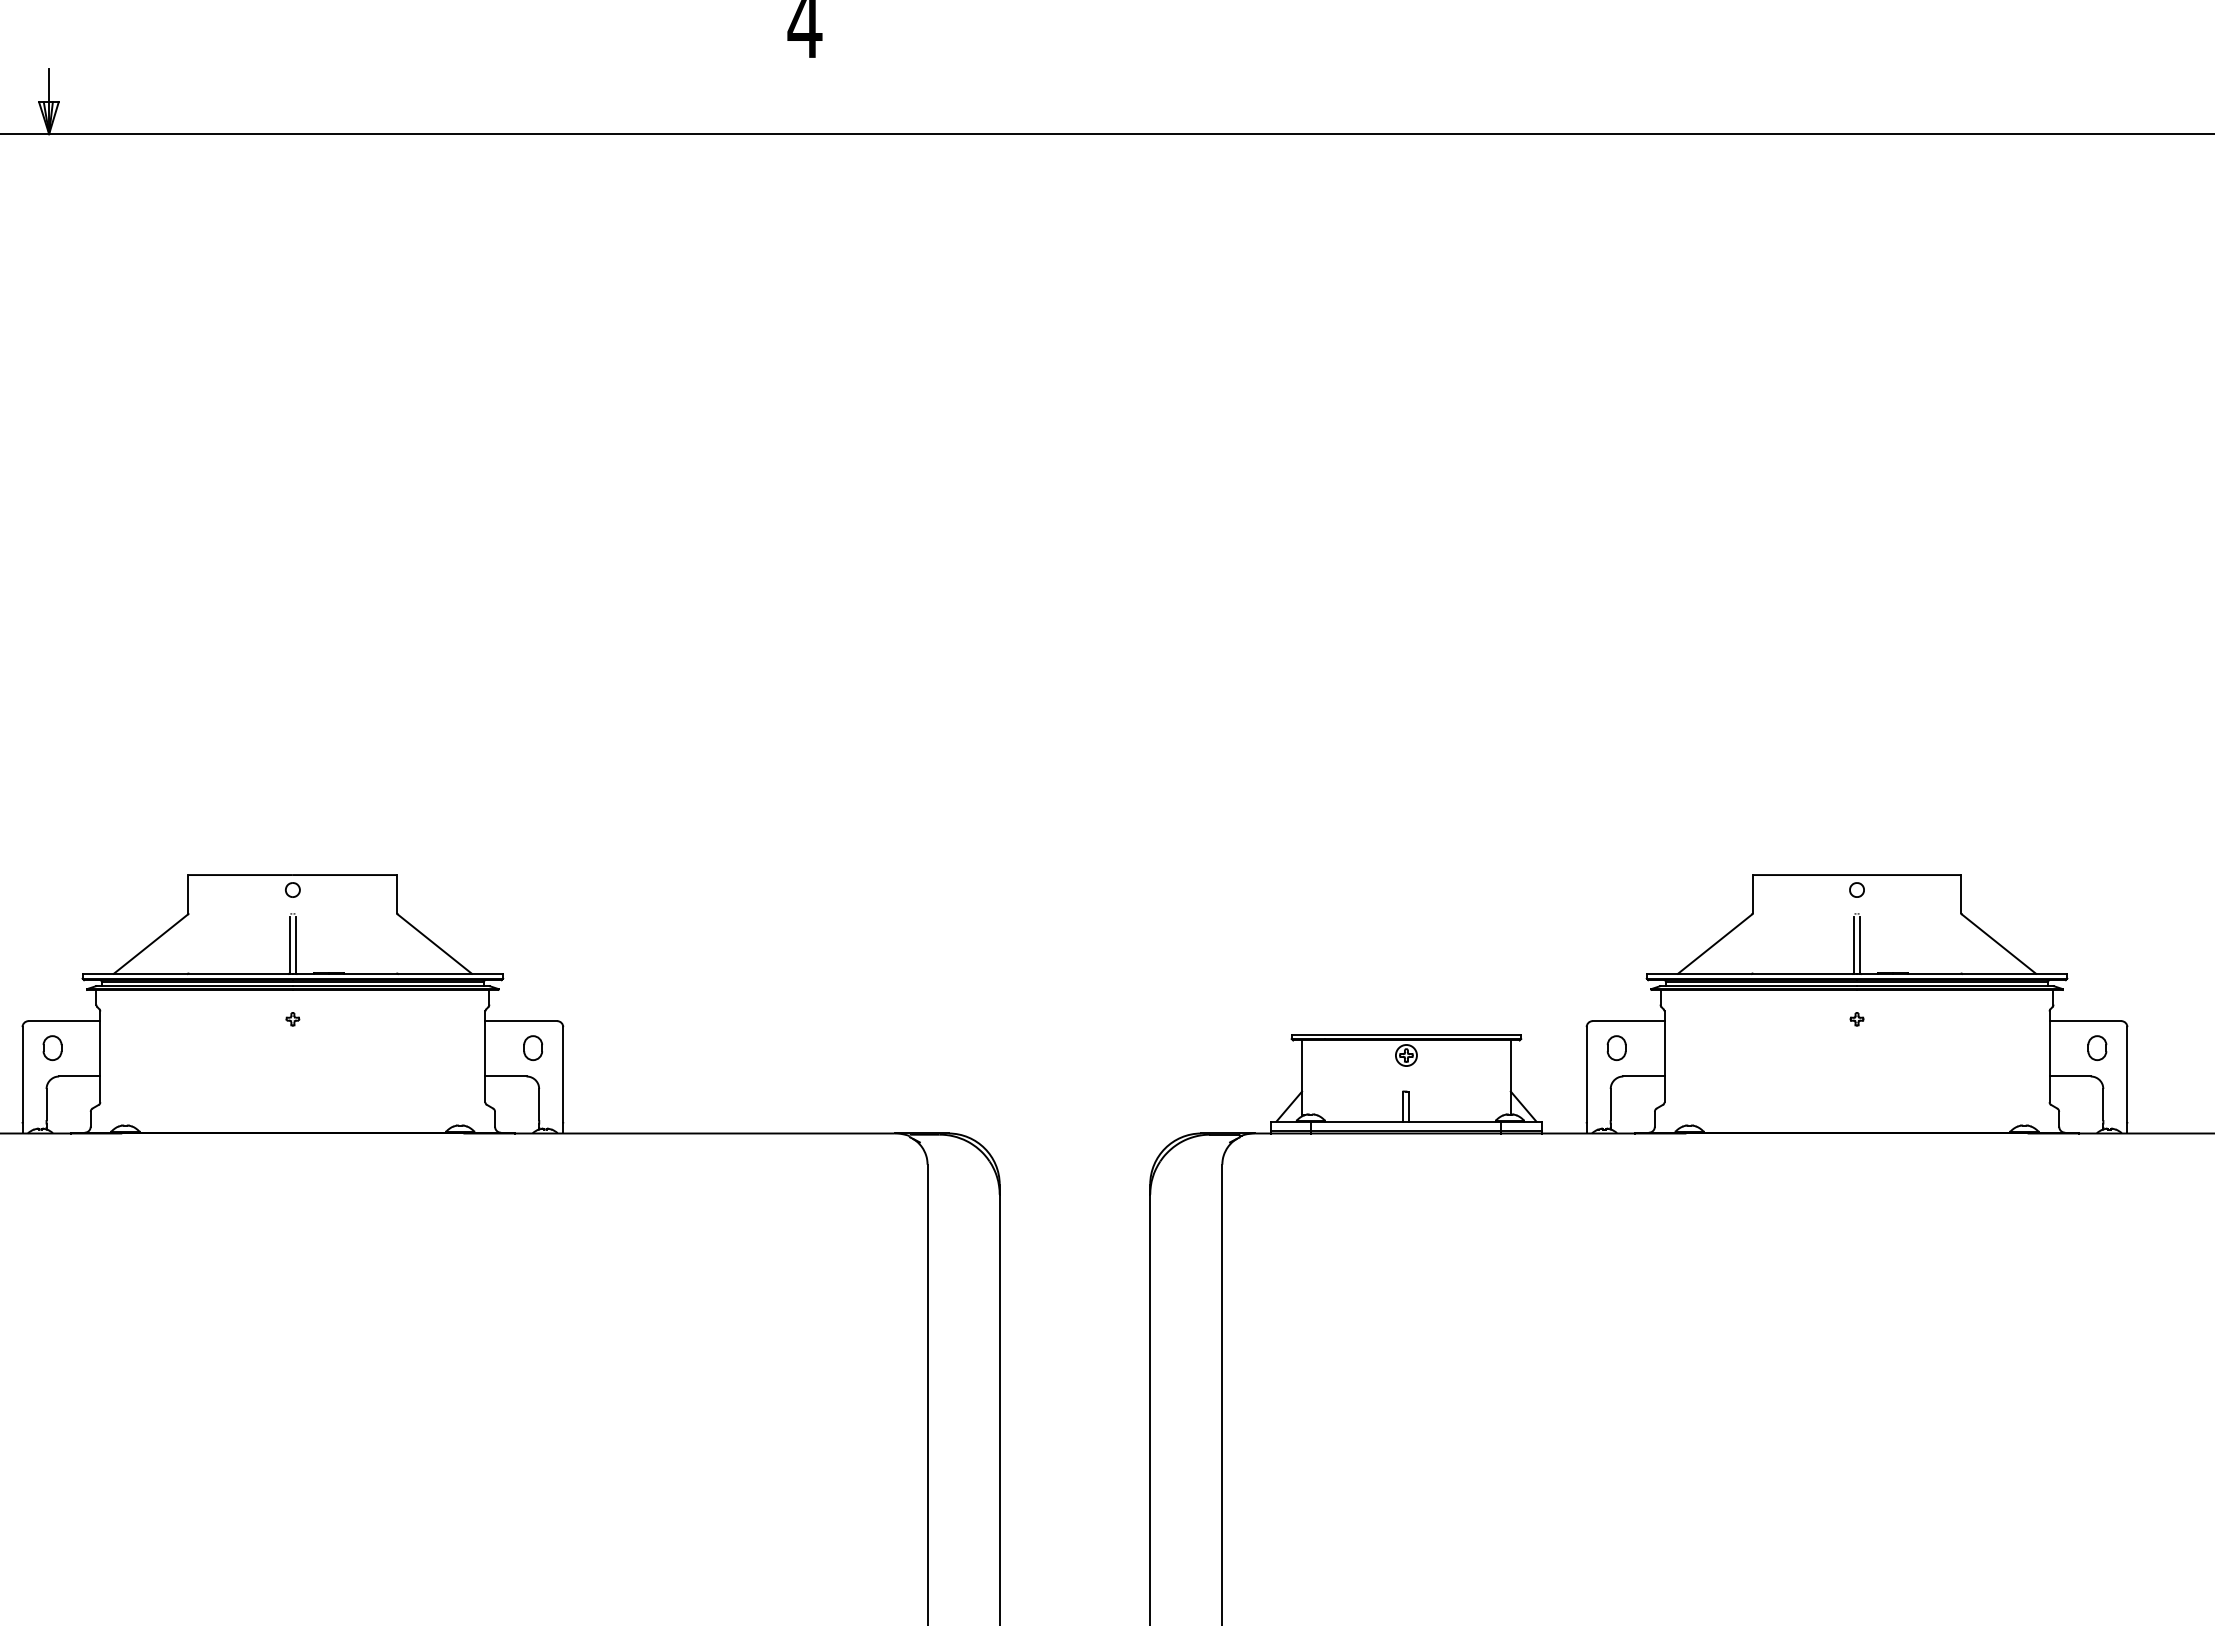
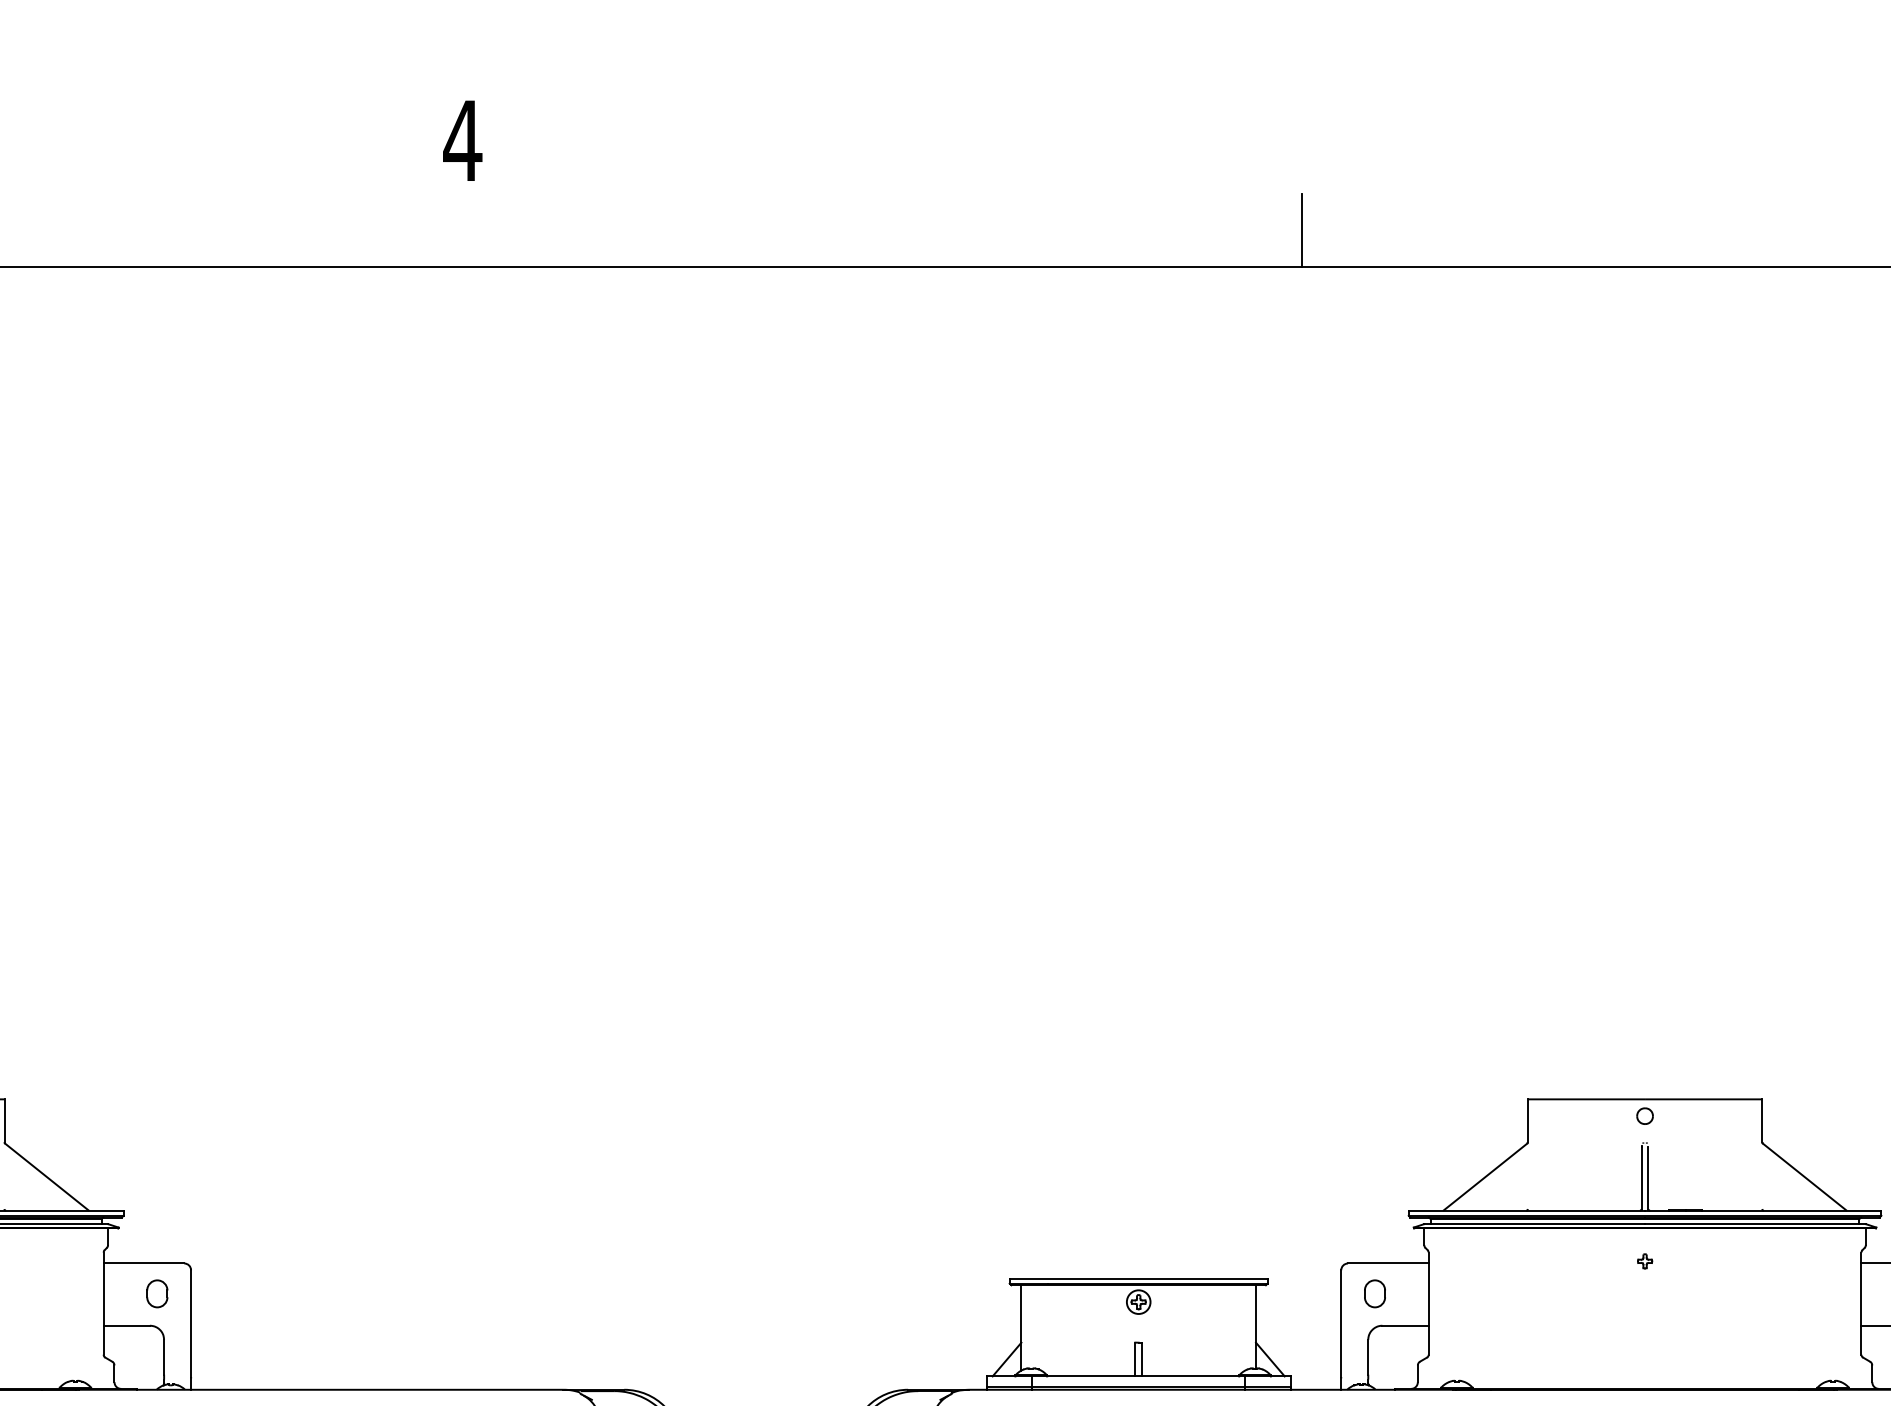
line: (1551, 101) -> (1301, 230), added

